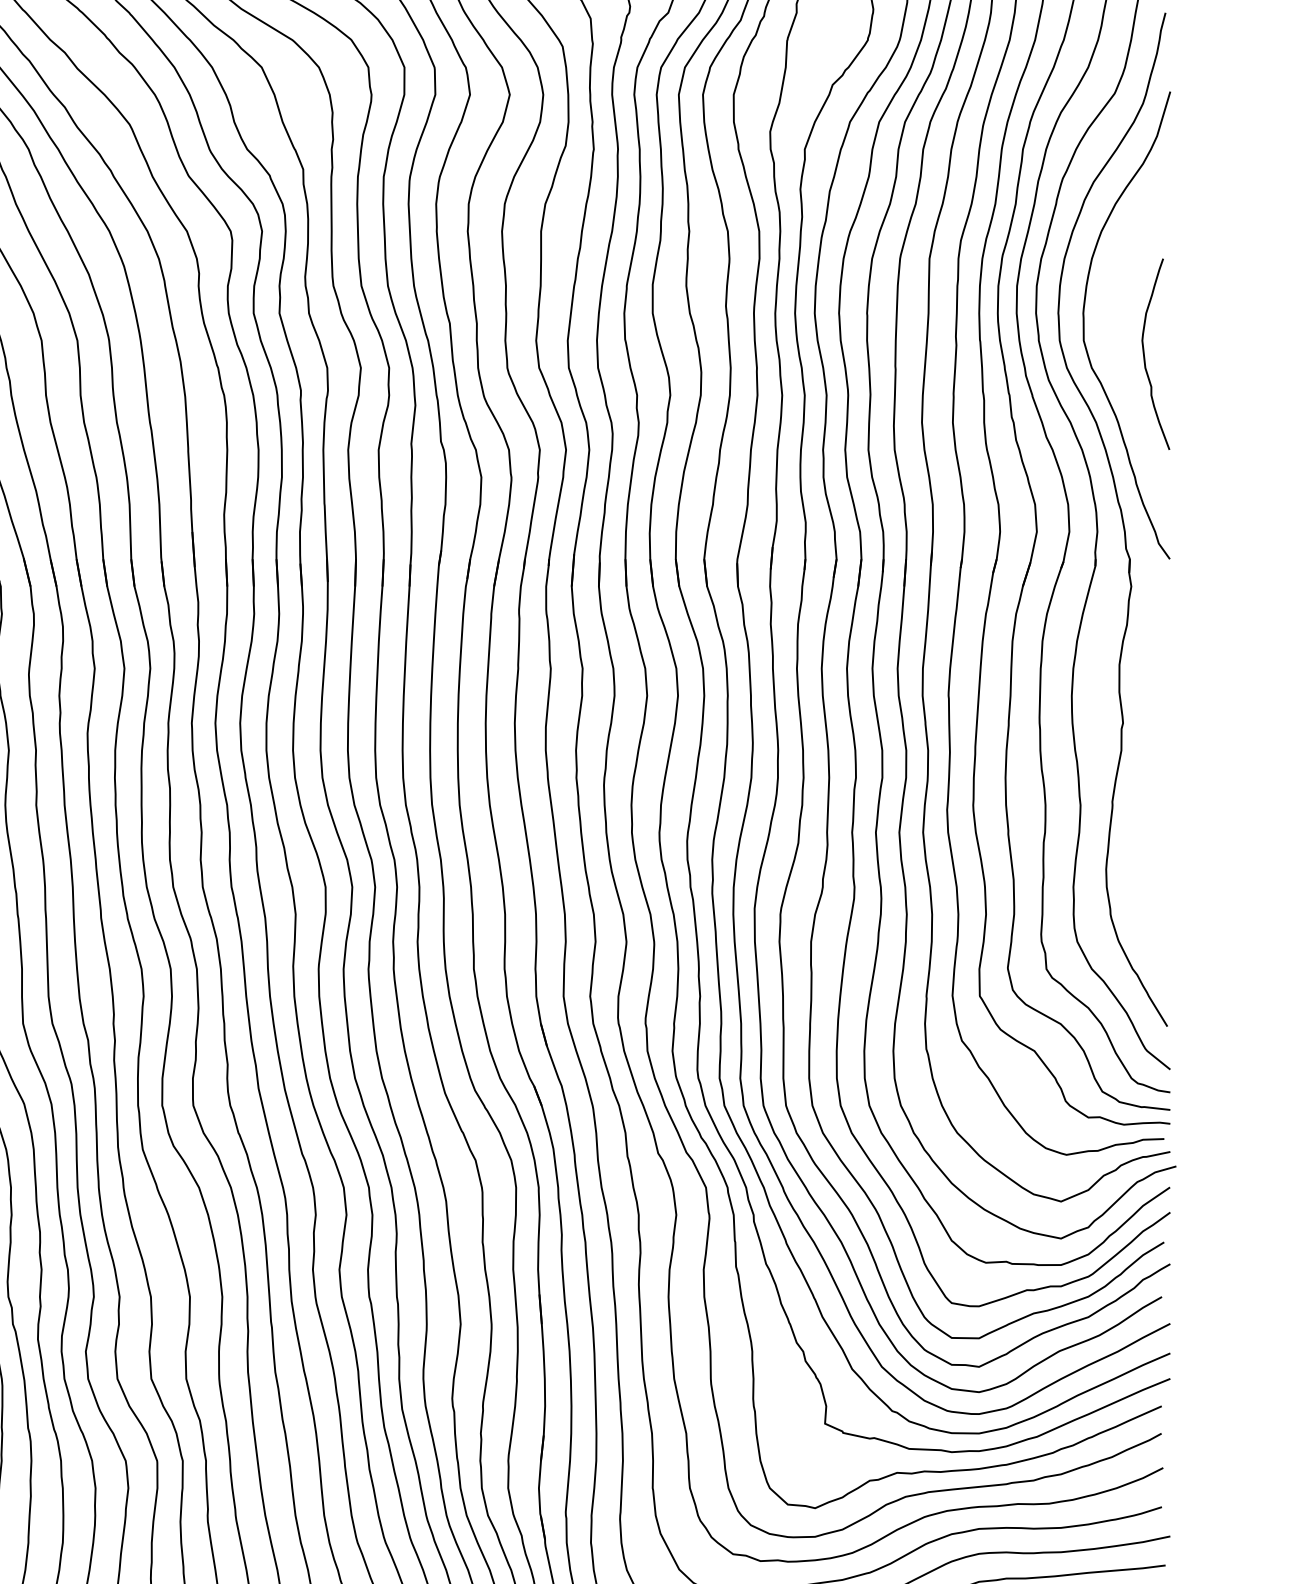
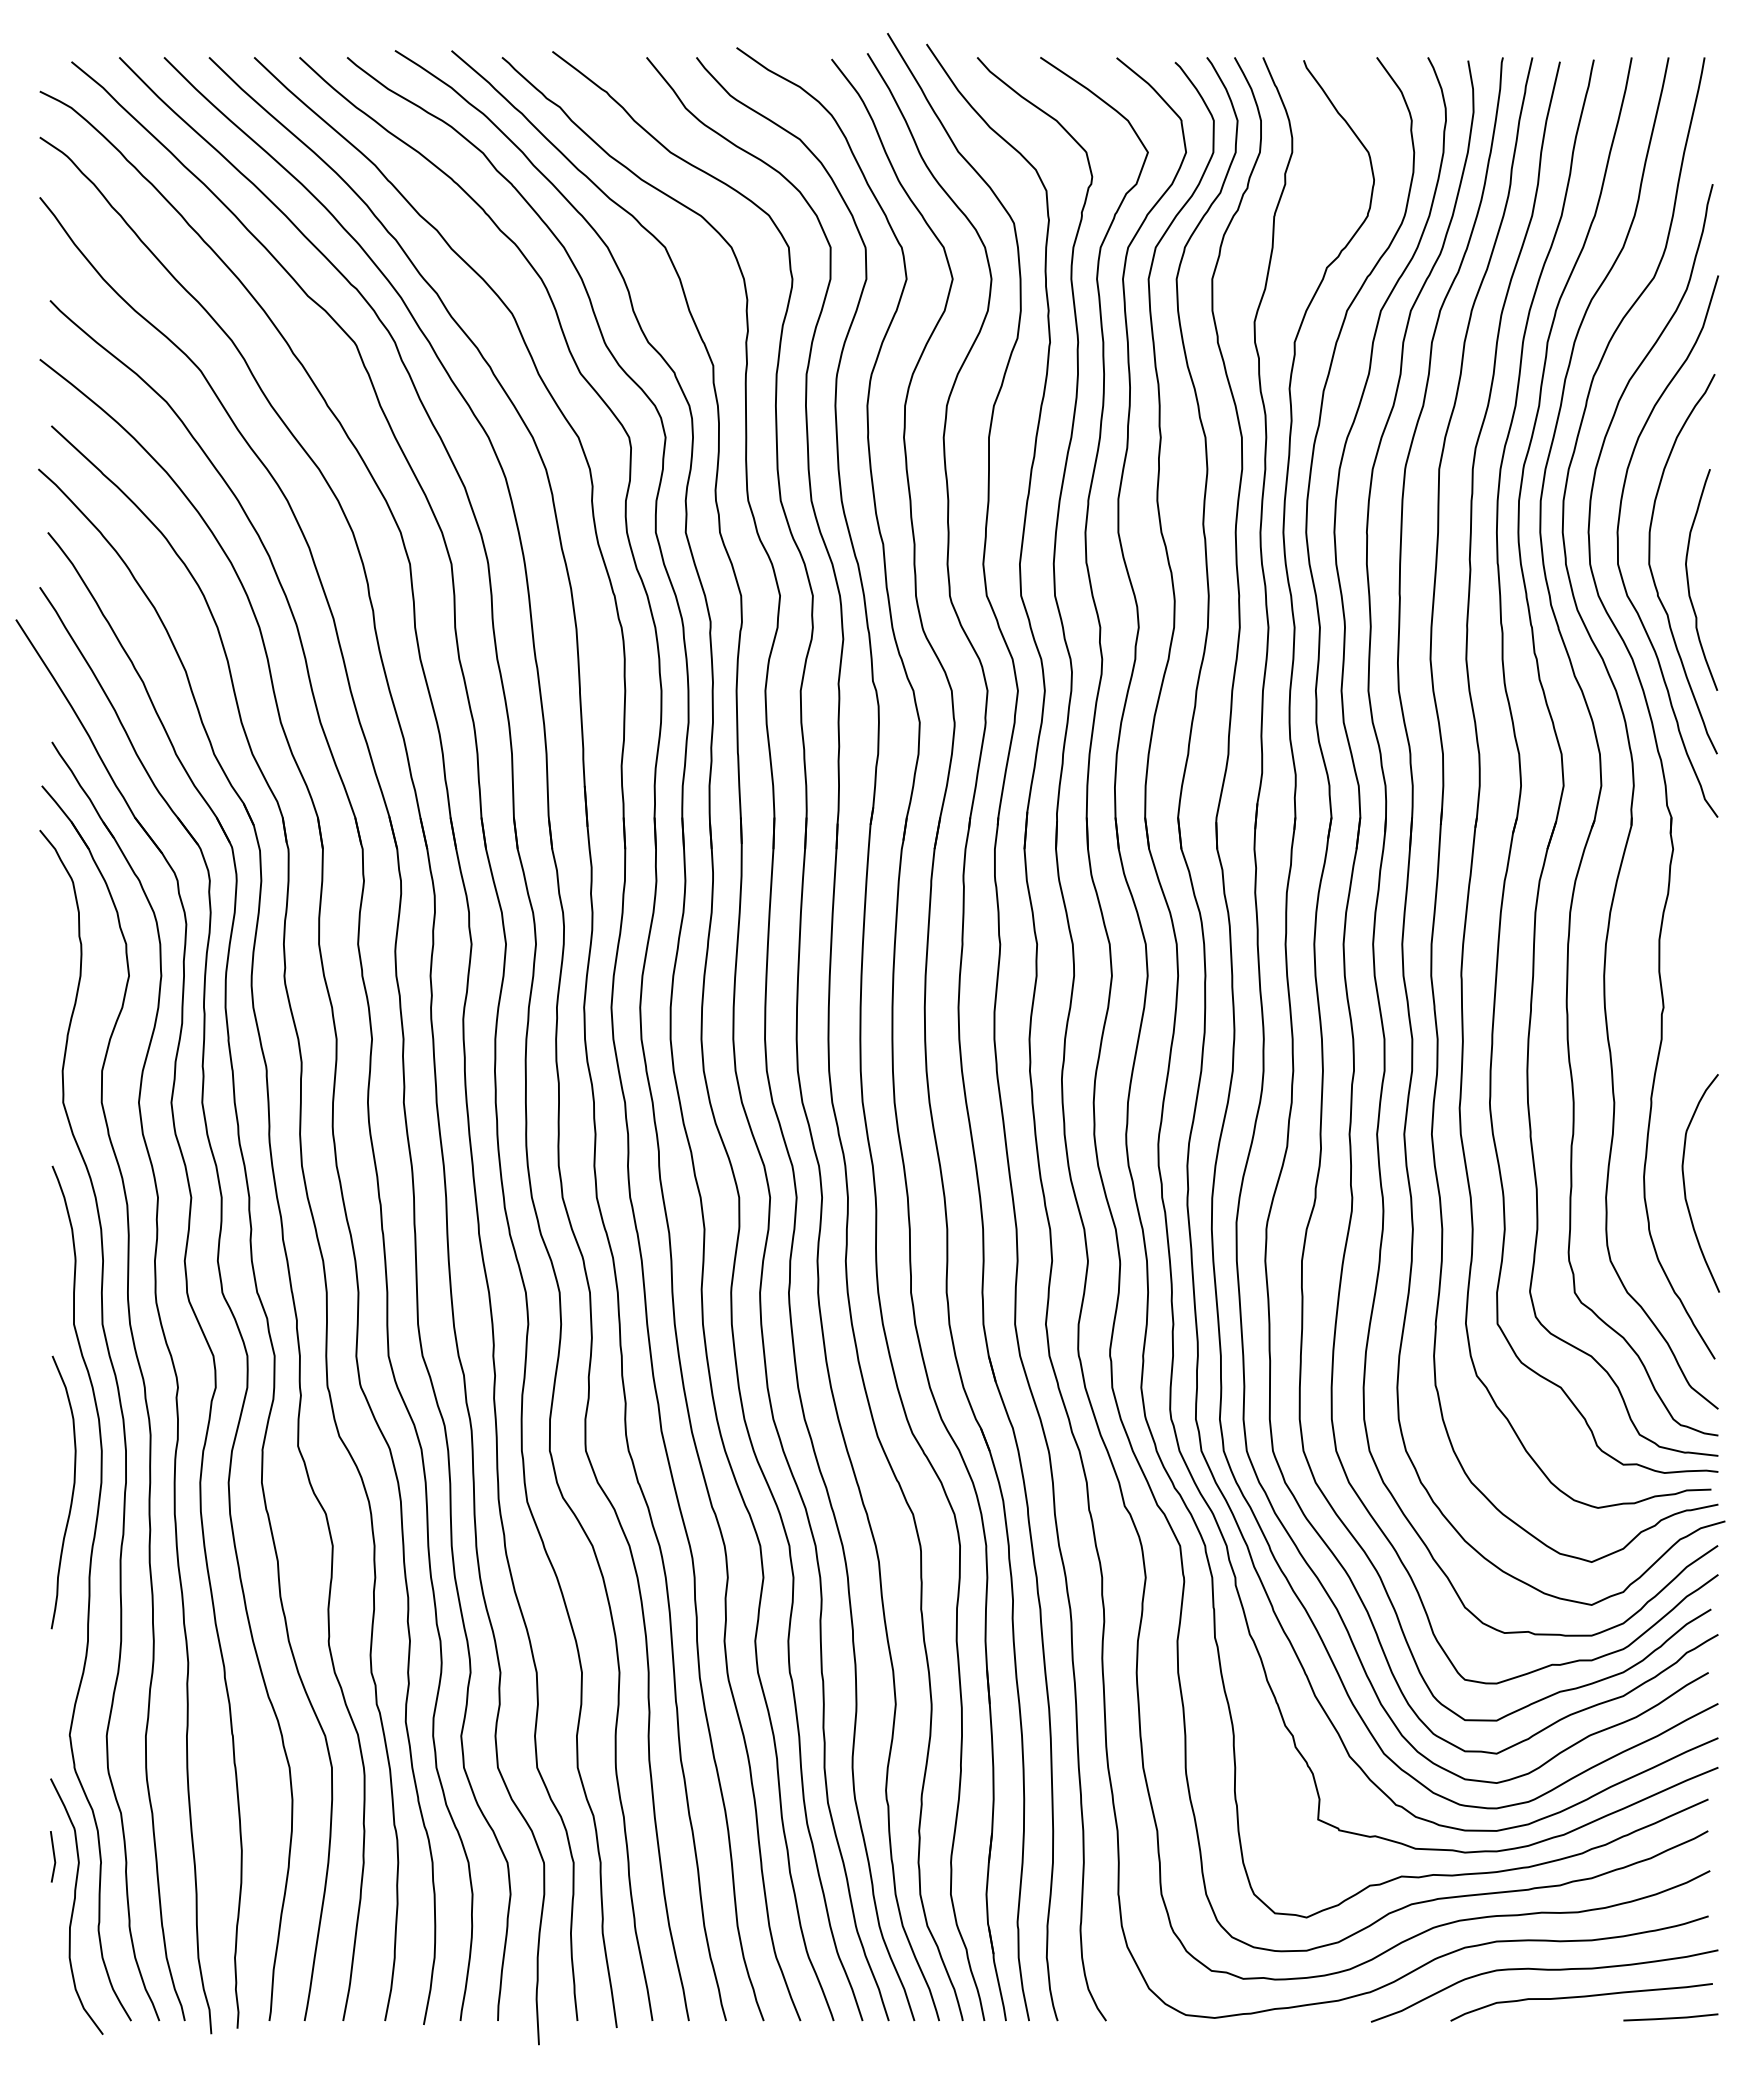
curve: (1113, 346) -> (1652, 571), added
curve: (1141, 876) -> (1685, 1185), added

